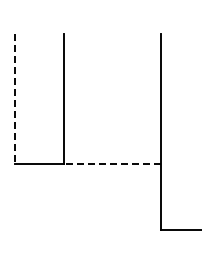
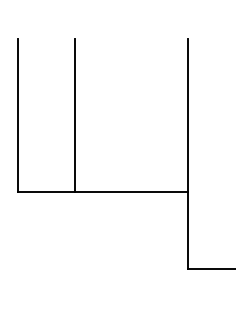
line: (15, 99) -> (17, 116), dashed -> solid
line: (112, 164) -> (131, 192), dashed -> solid

